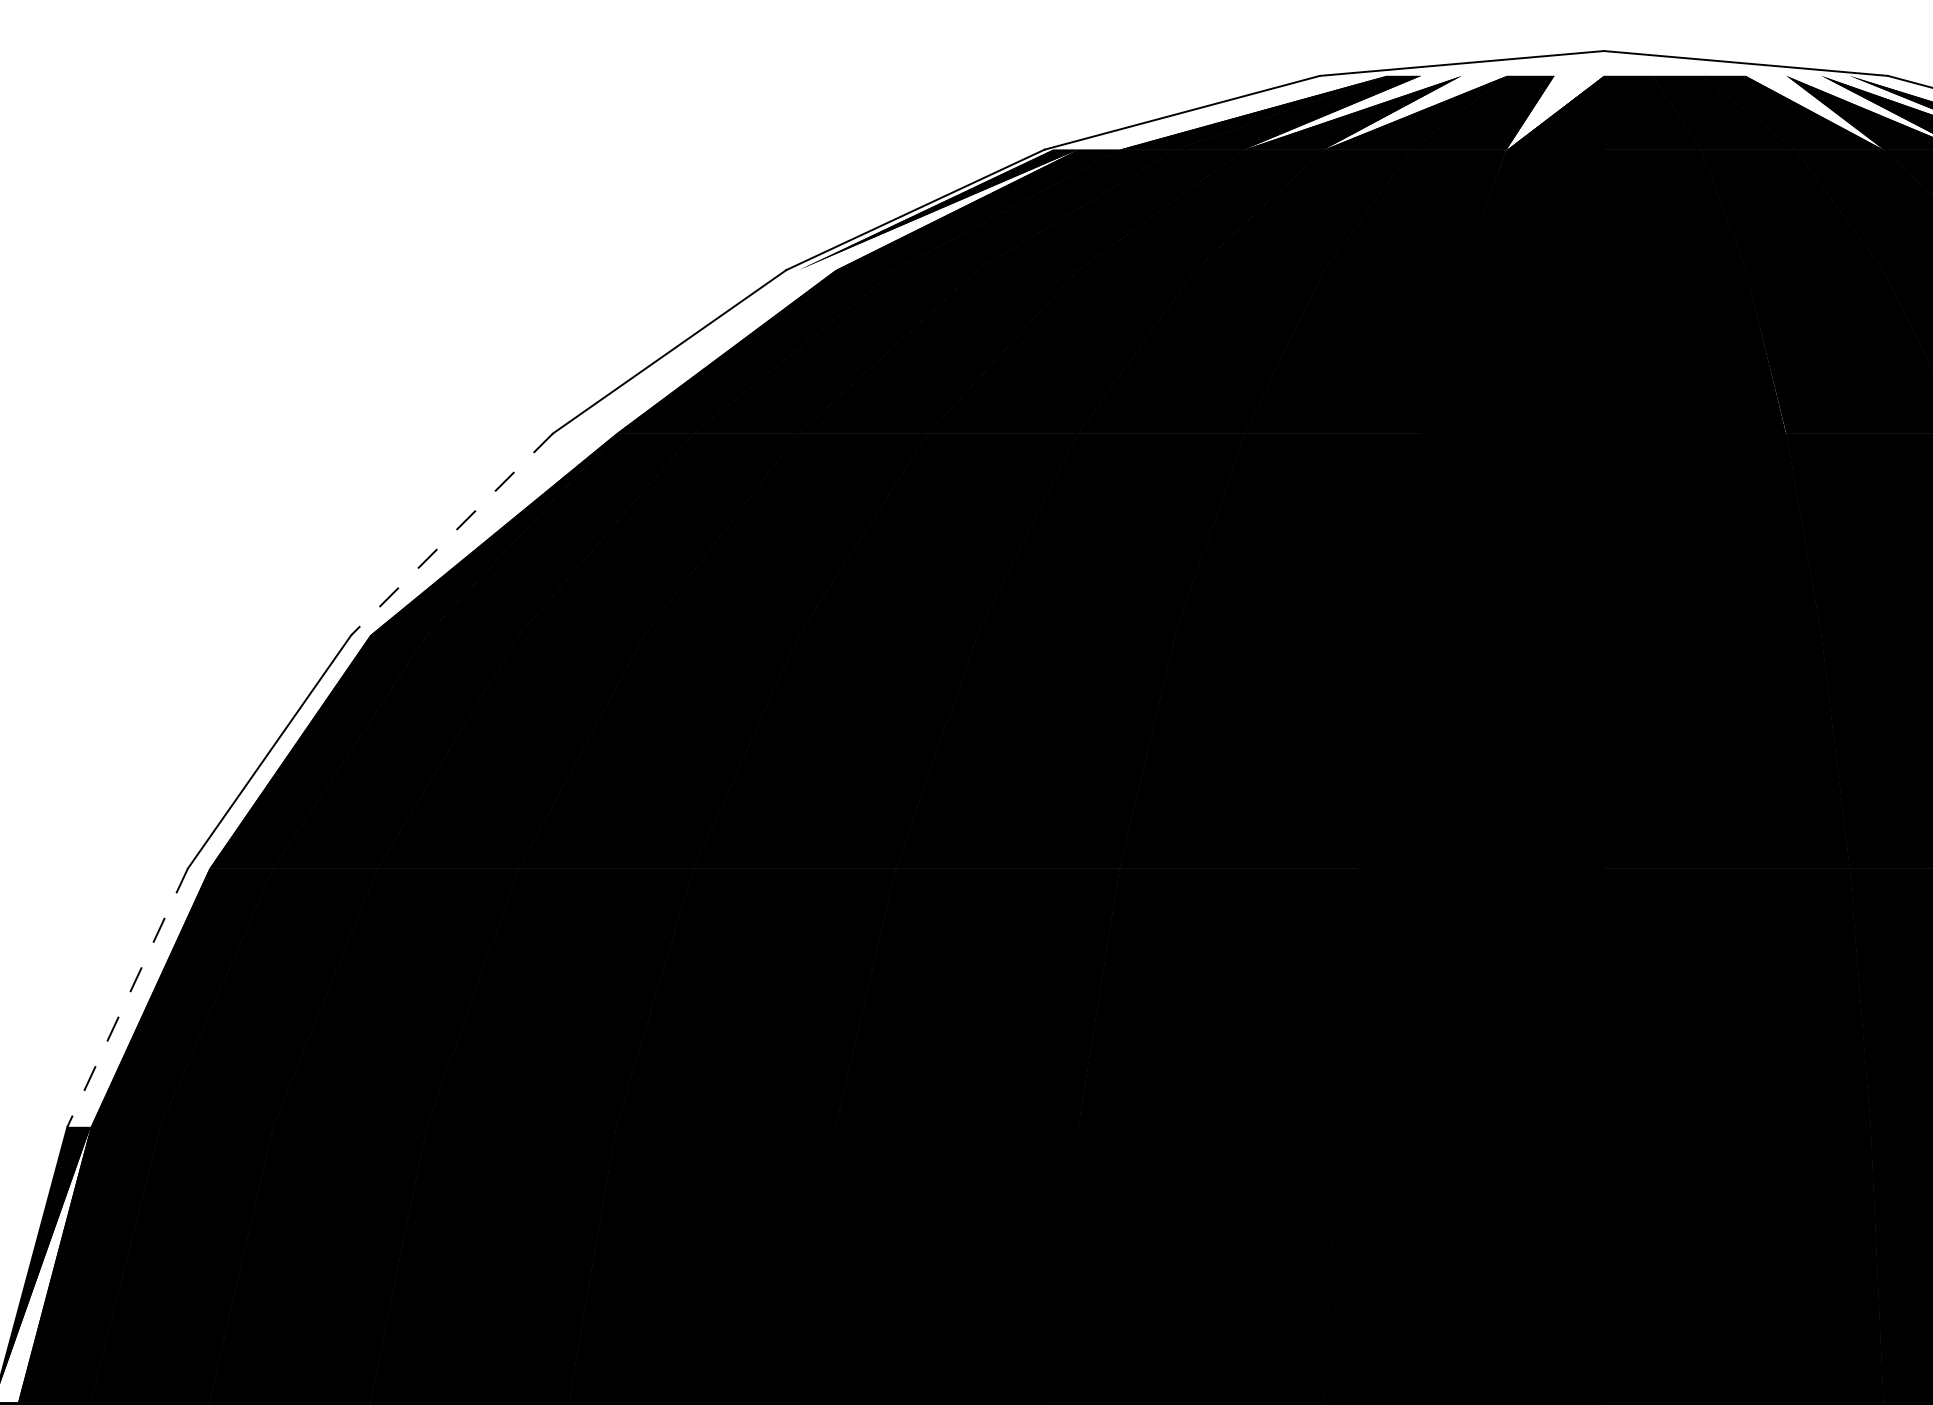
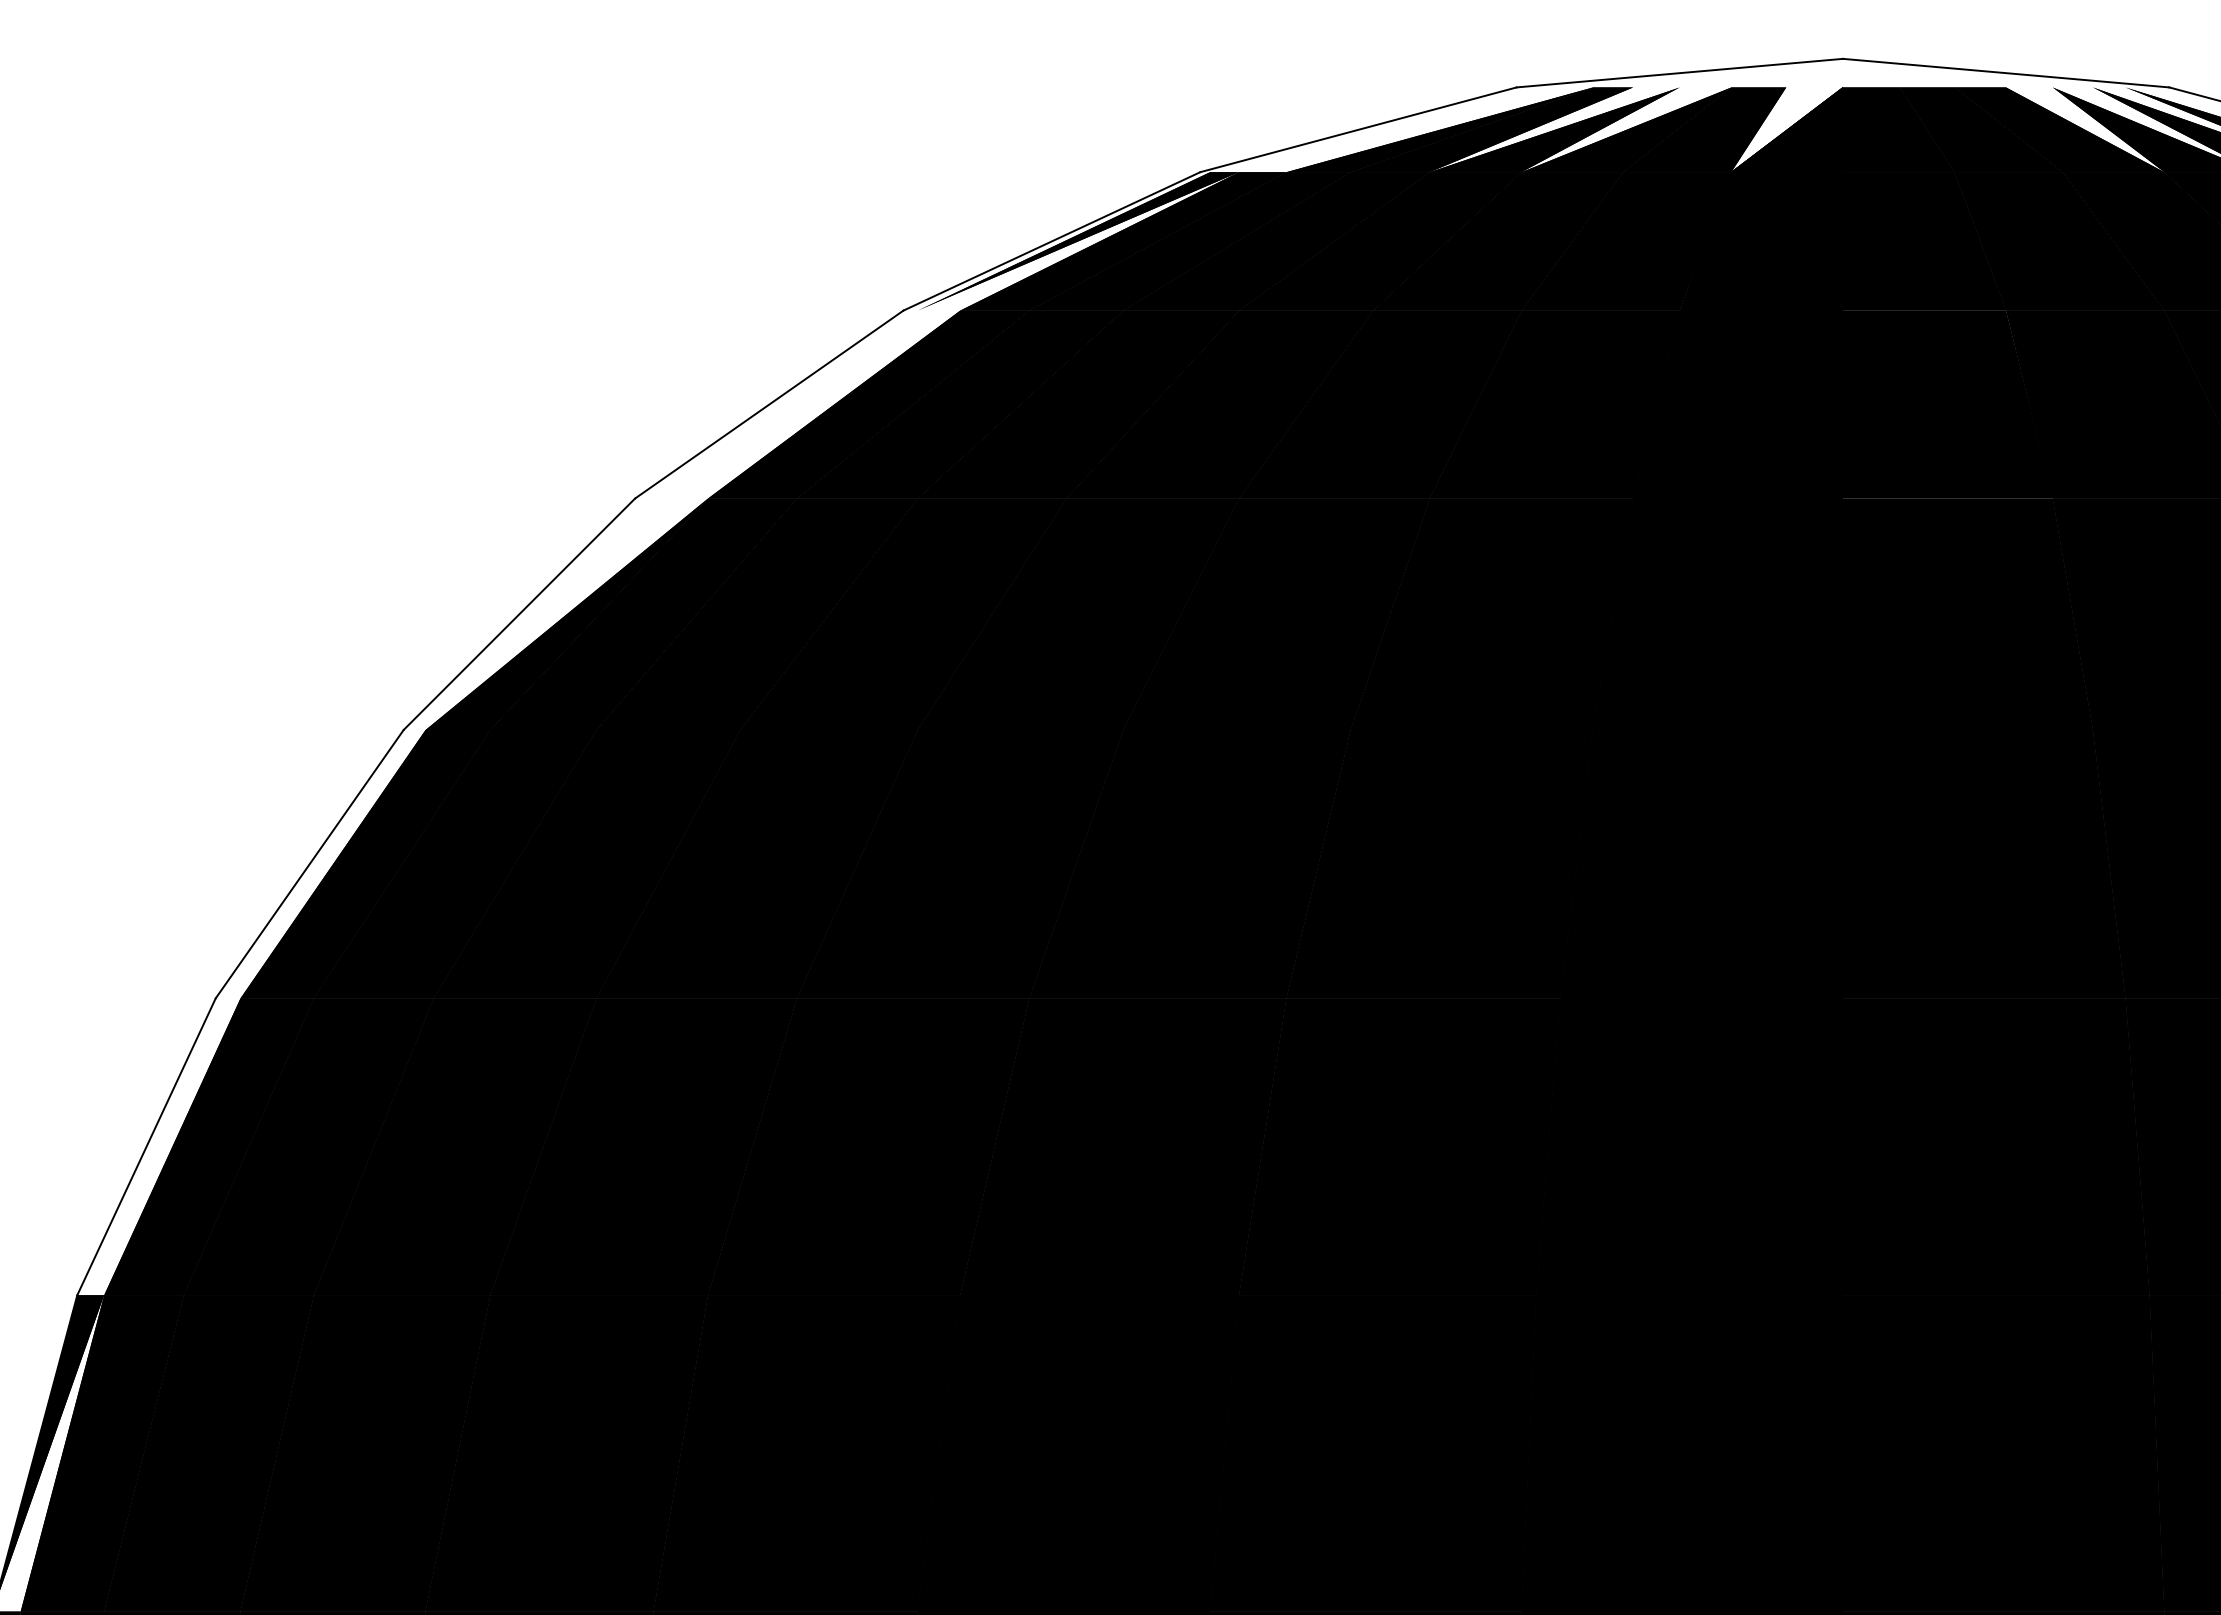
line: (452, 534) -> (519, 614), dashed -> solid
line: (127, 997) -> (146, 1146), dashed -> solid

